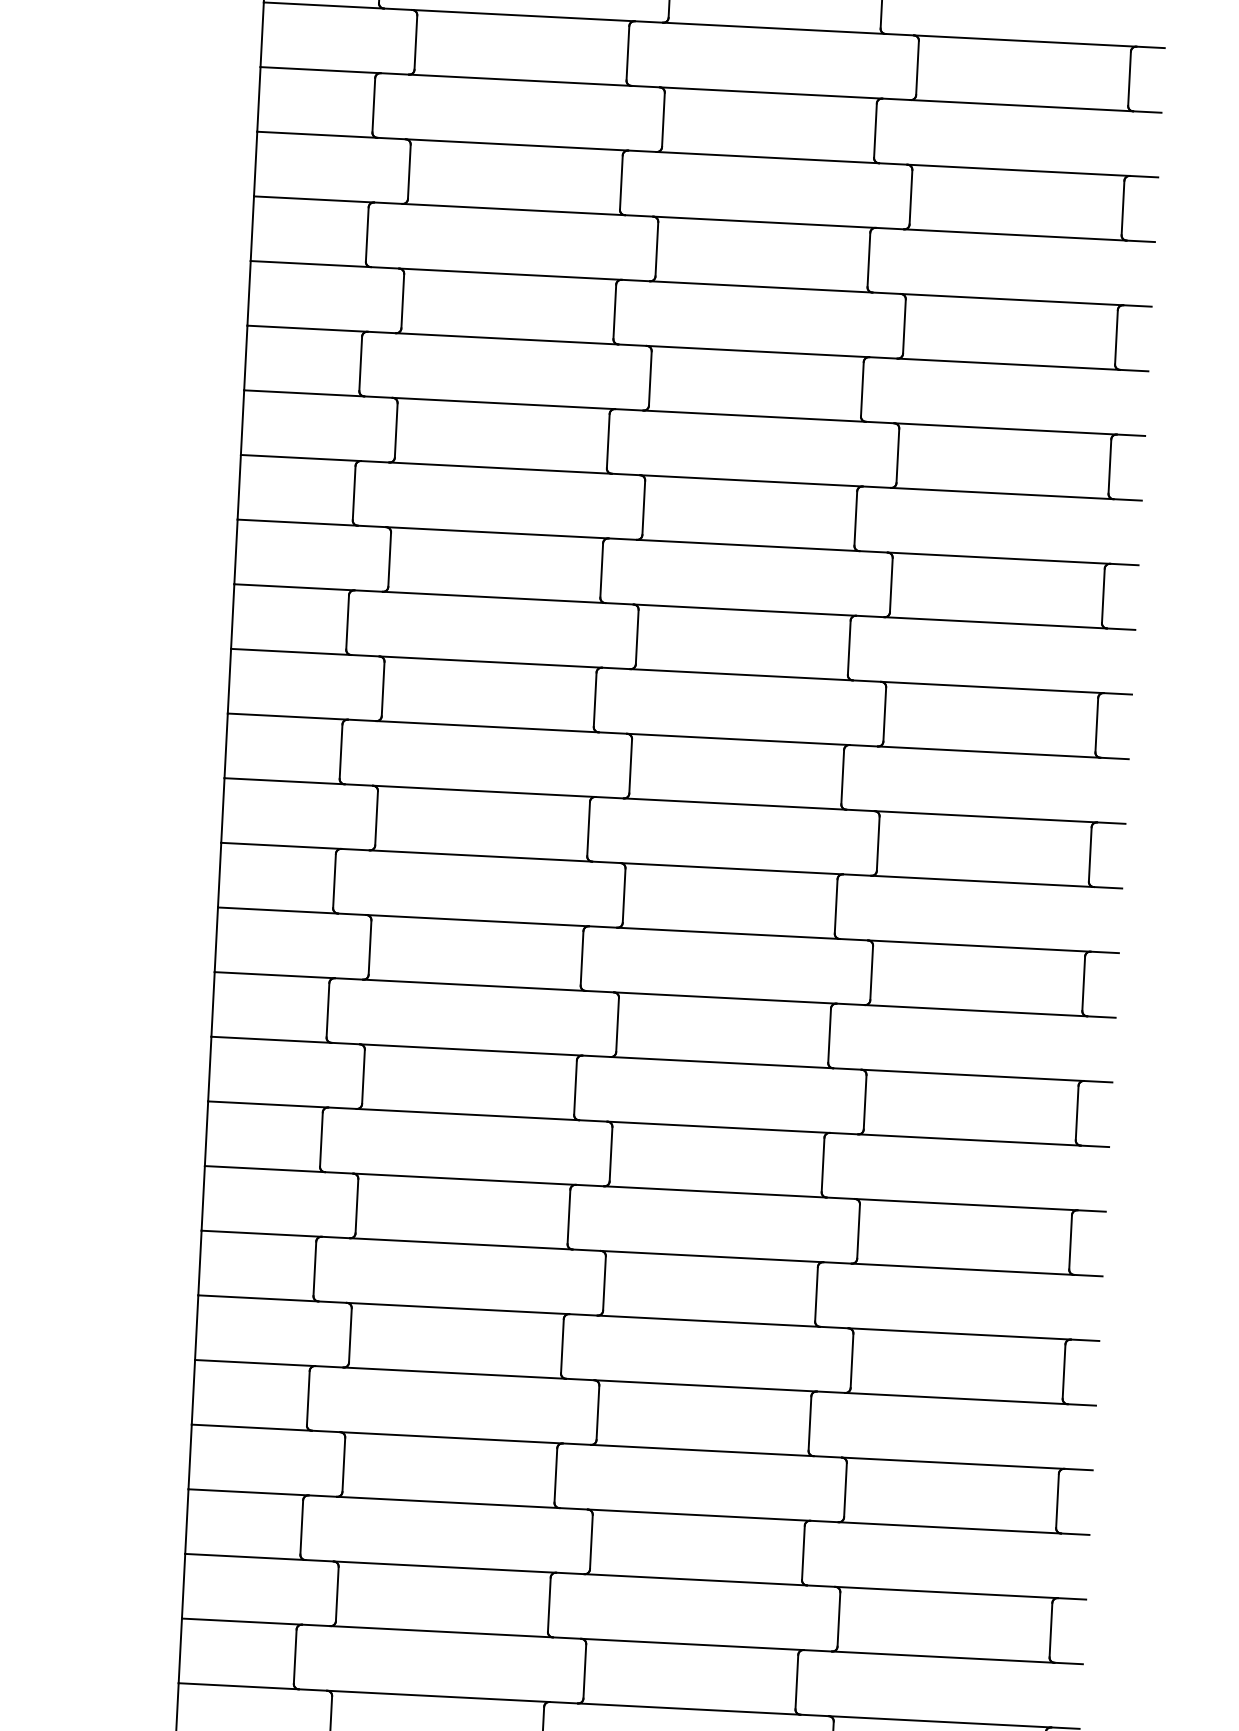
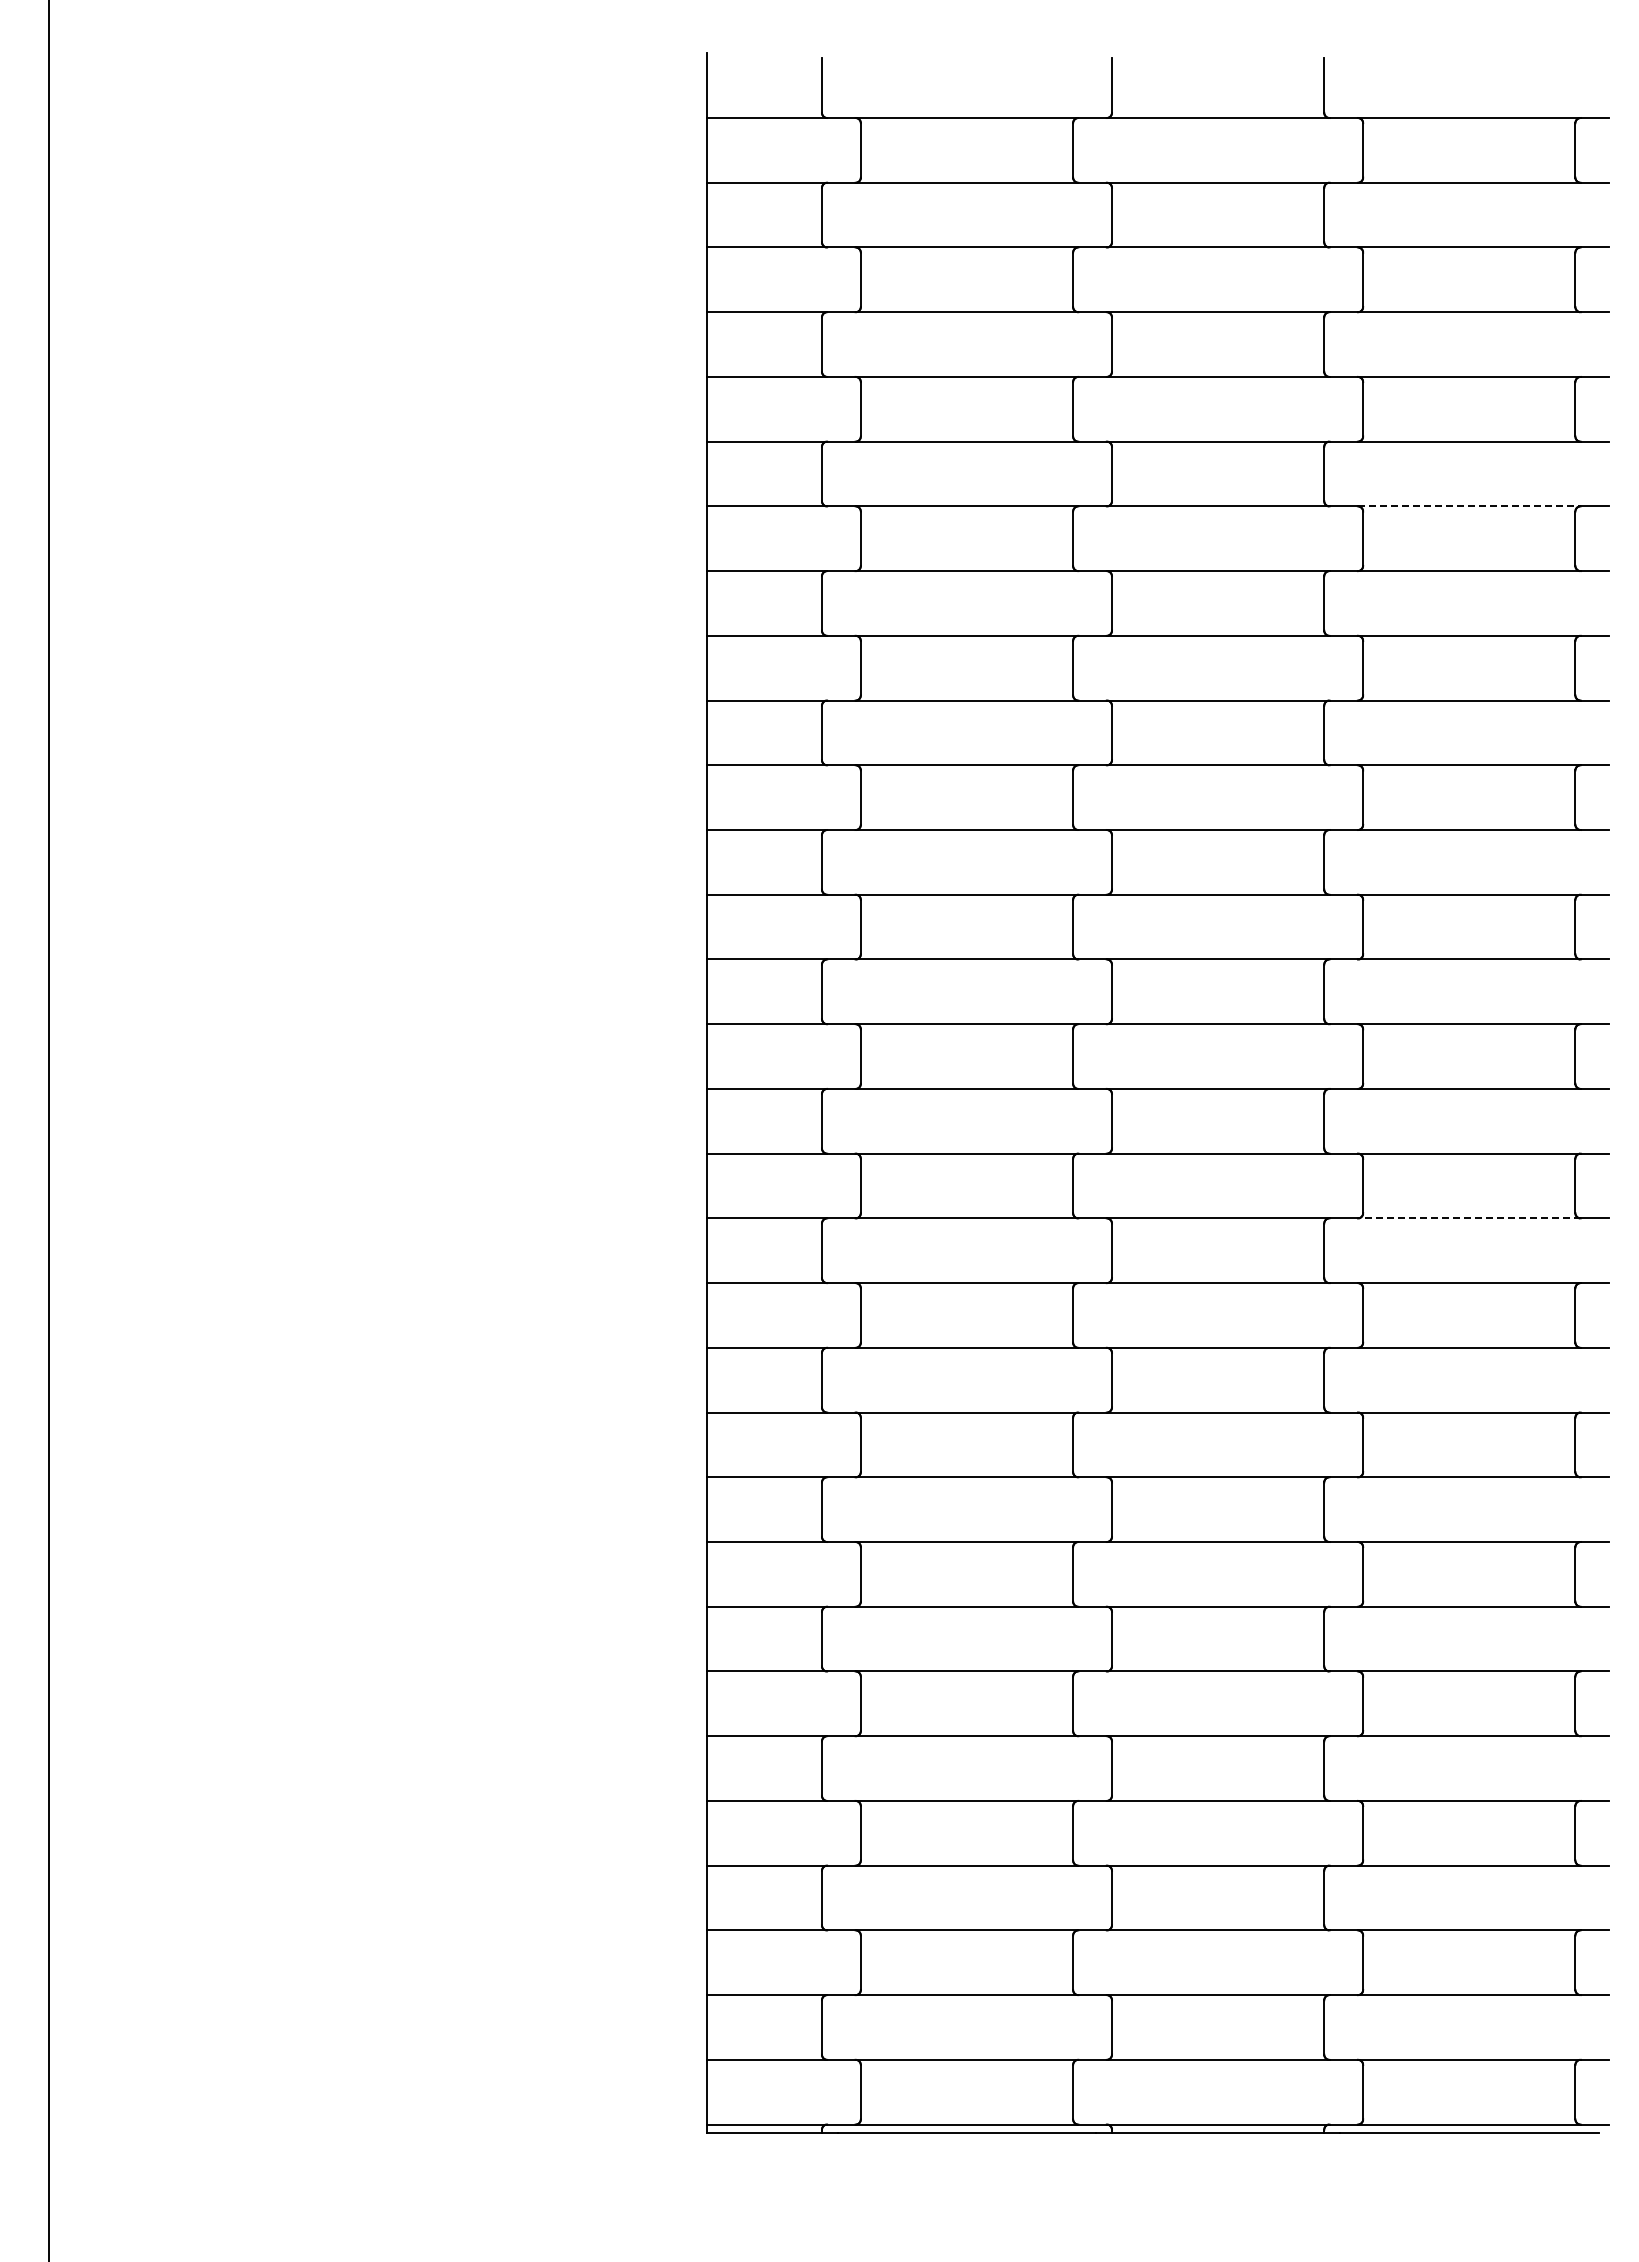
line: (1005, 429) -> (1469, 506), solid -> dashed
line: (968, 1140) -> (1468, 1218), solid -> dashed

